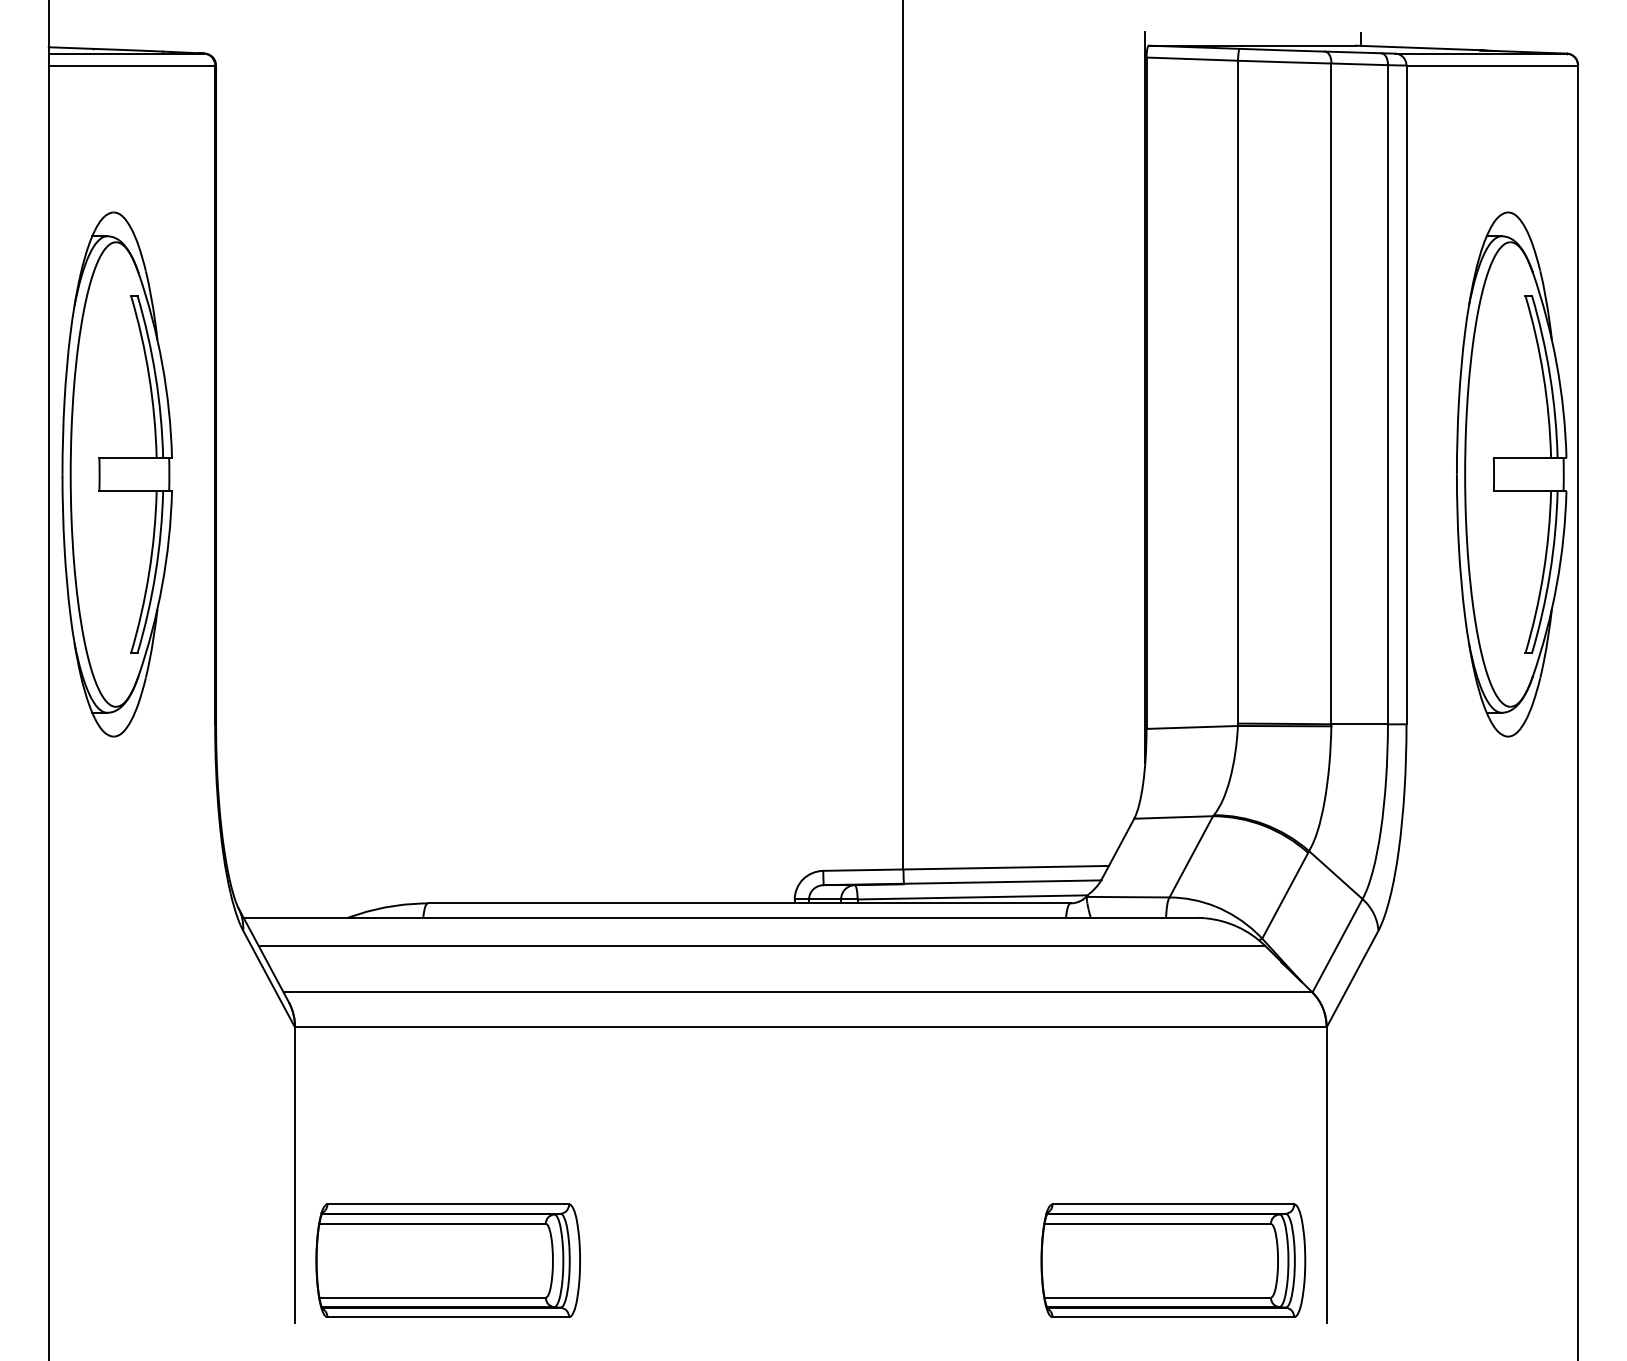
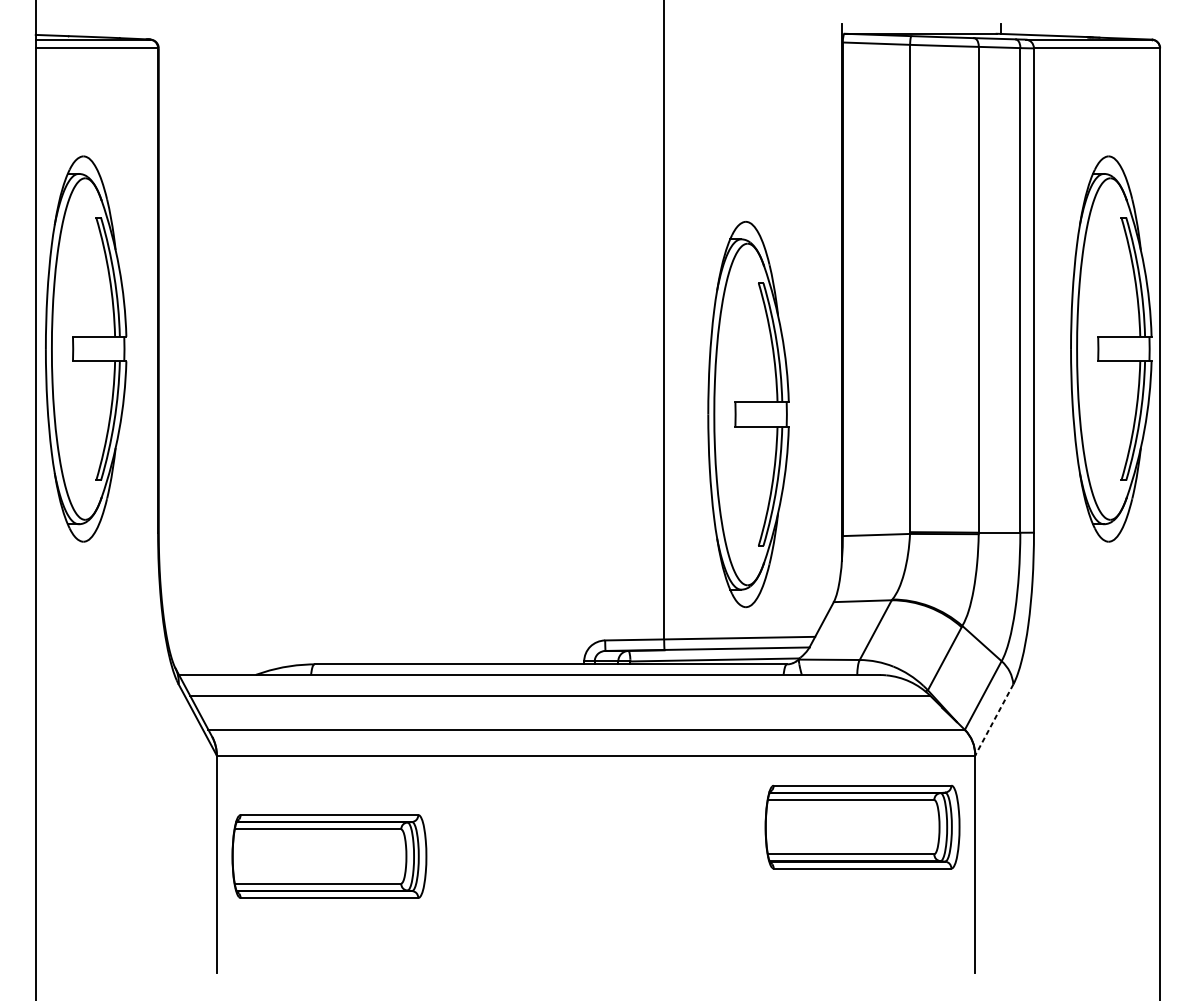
part: (1017, 563) -> (747, 414), added
line: (1352, 979) -> (994, 720), solid -> dashed
part: (447, 1260) -> (328, 856), moved
part: (1173, 1260) -> (862, 826), moved

